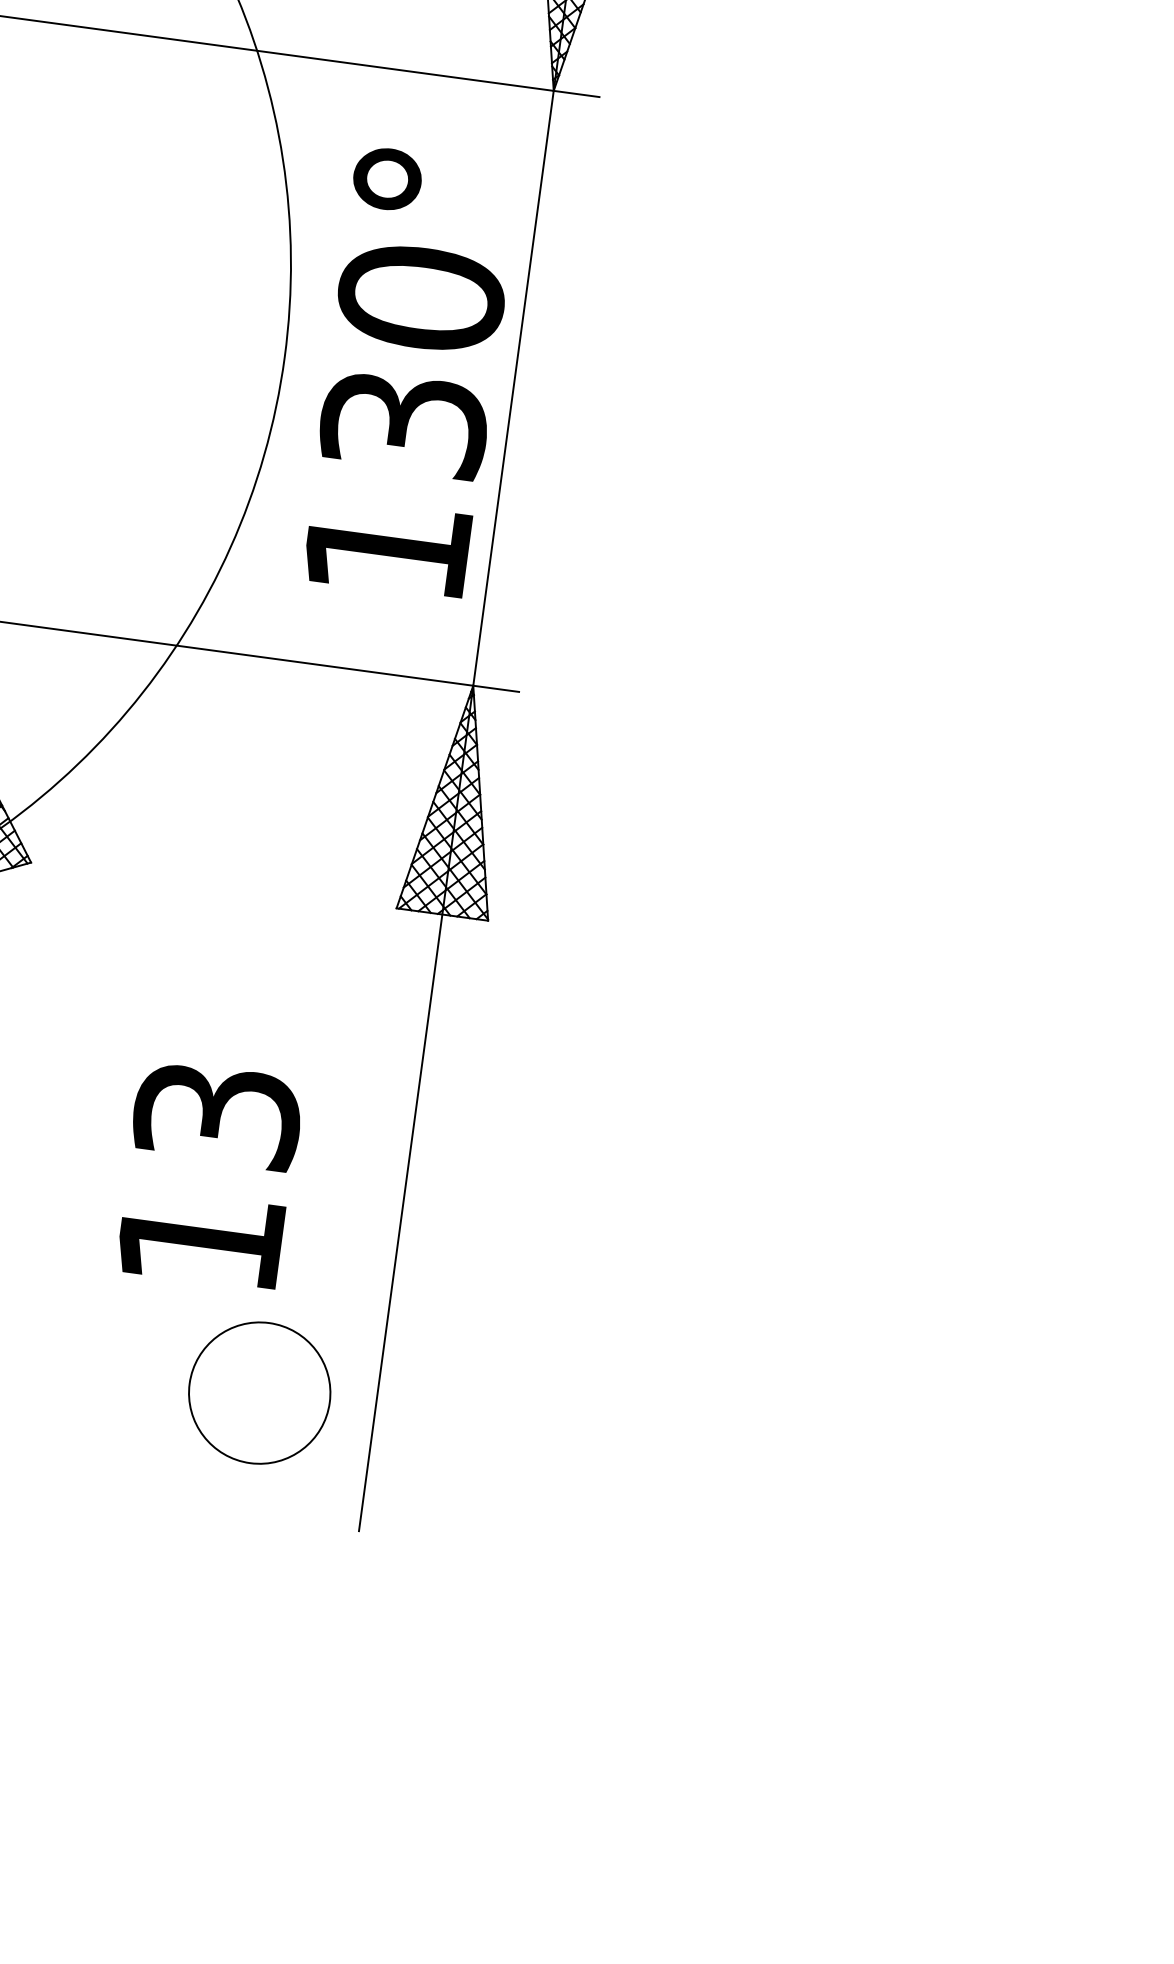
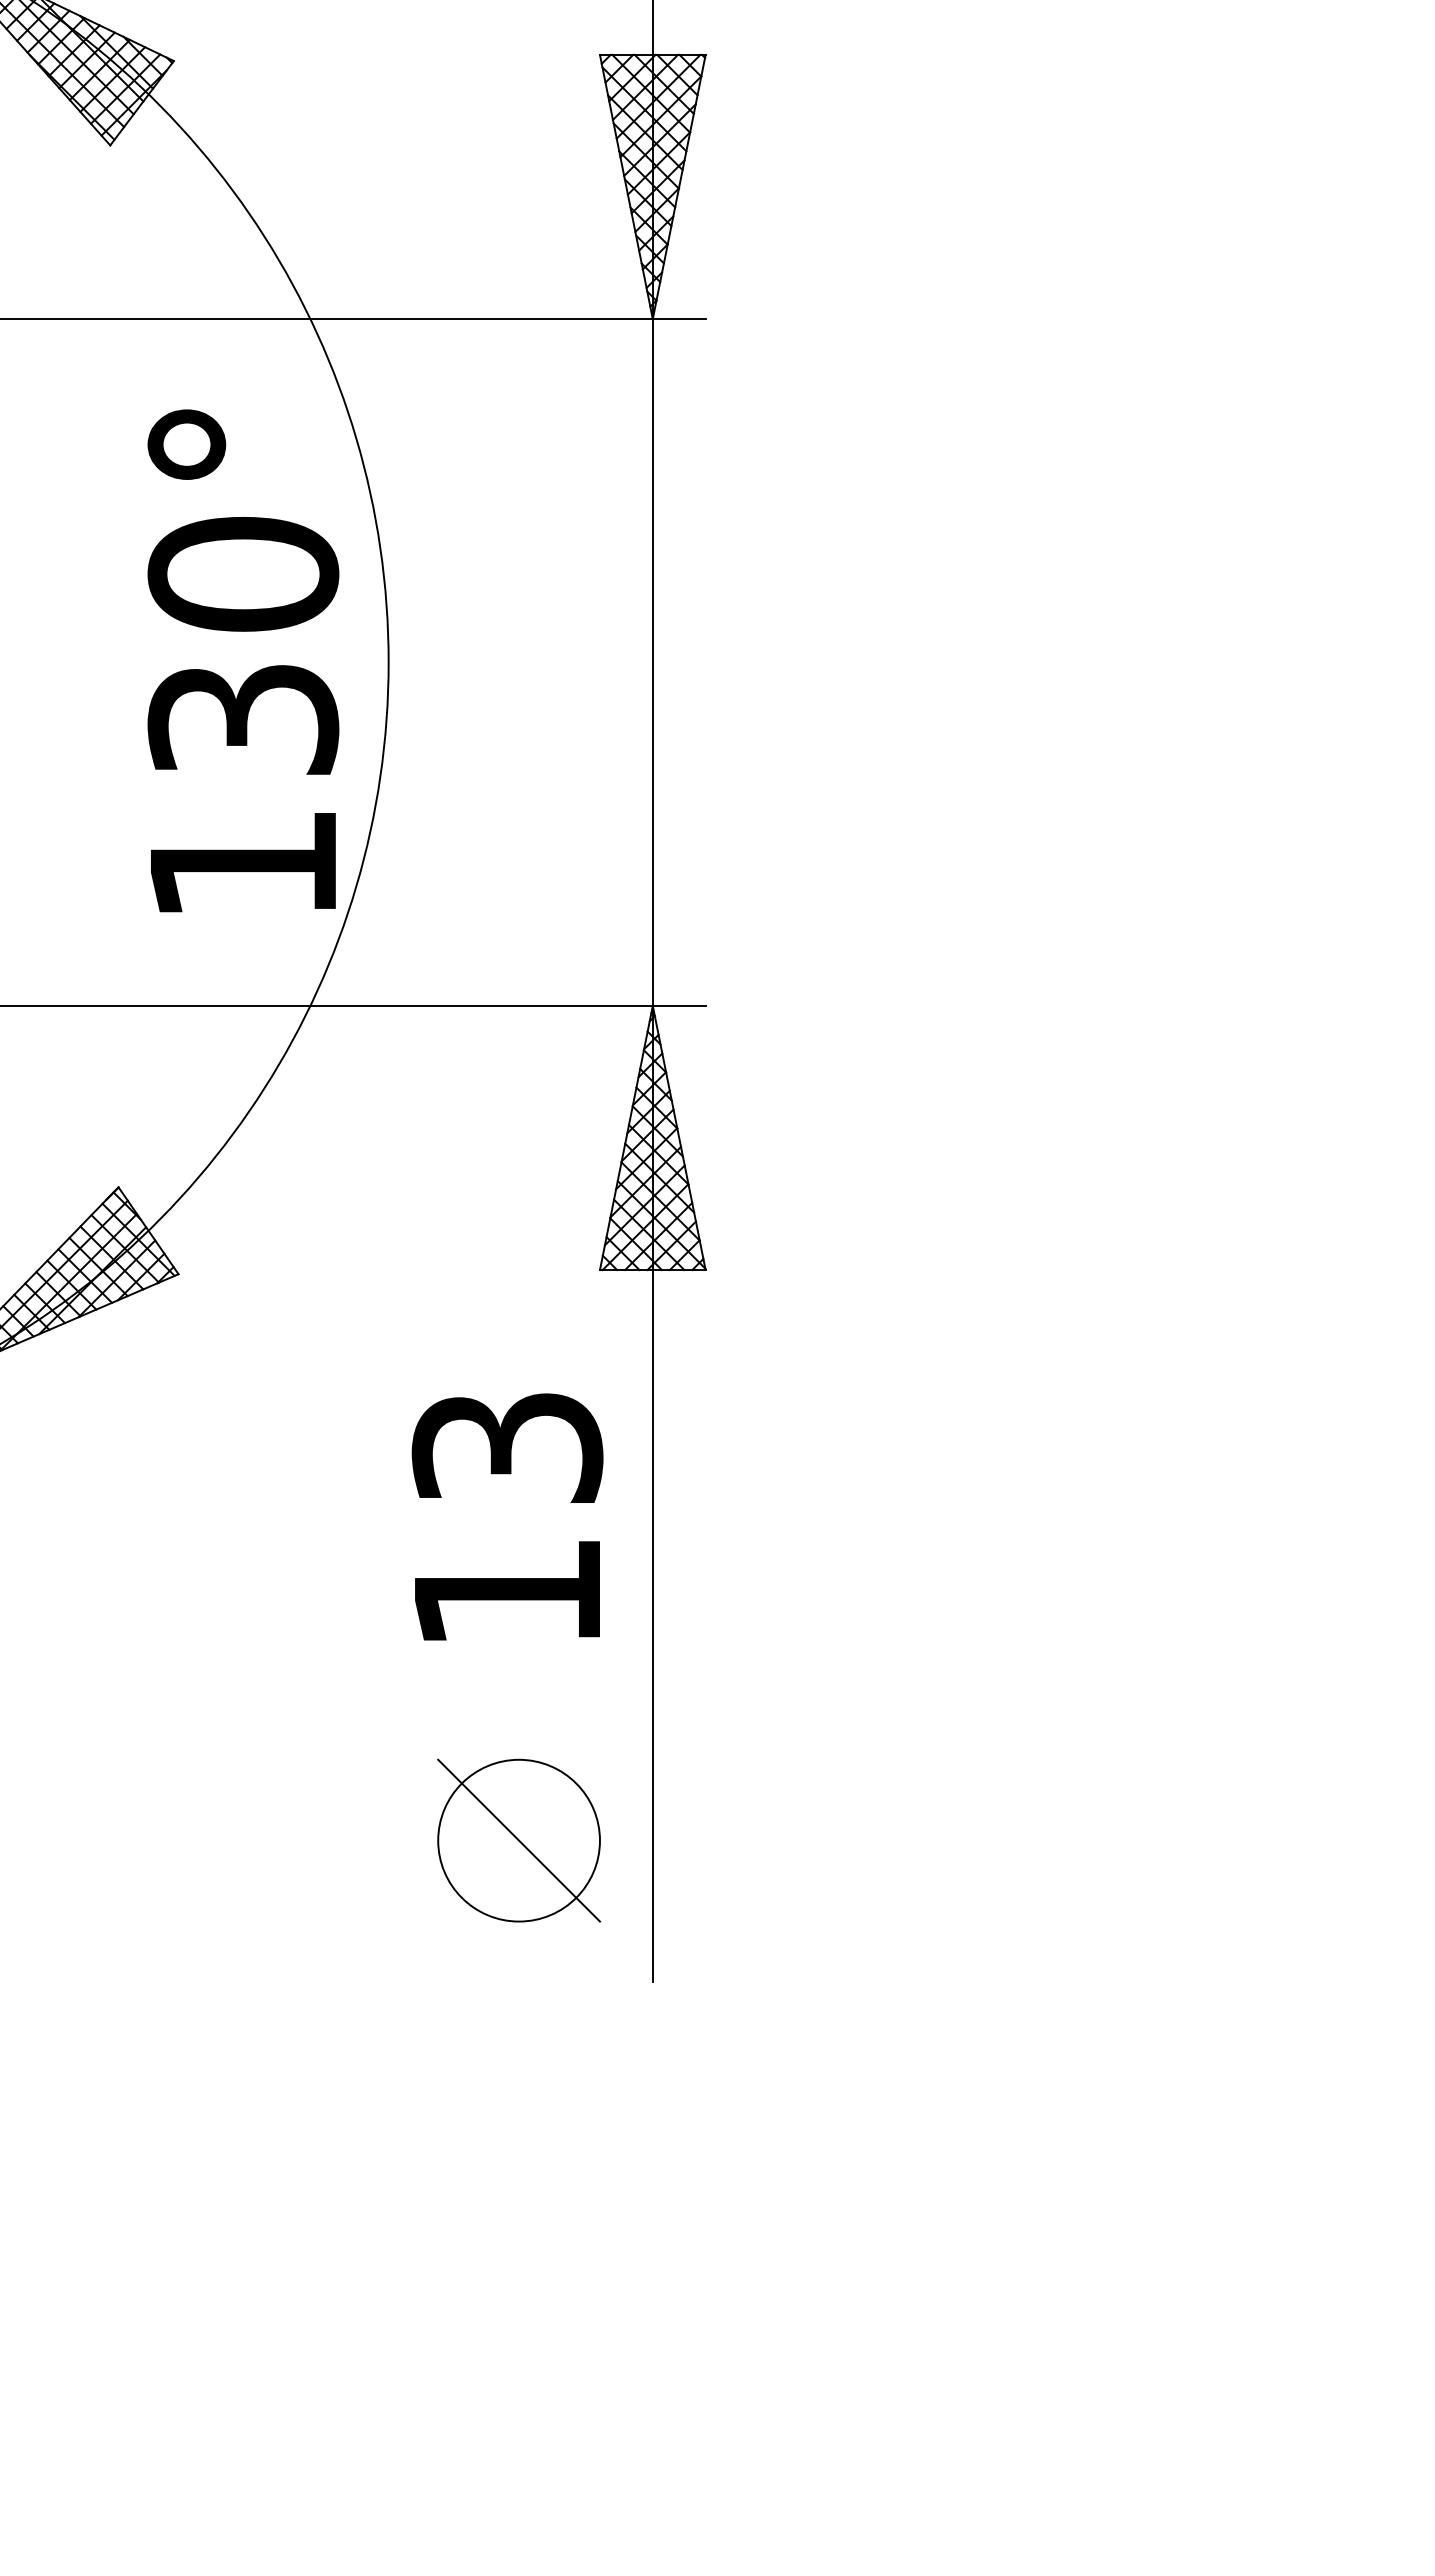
text: (411, 372) -> (243, 660), moved
text: (209, 1174) -> (507, 1516), moved
line: (259, 1392) -> (518, 1840), added

